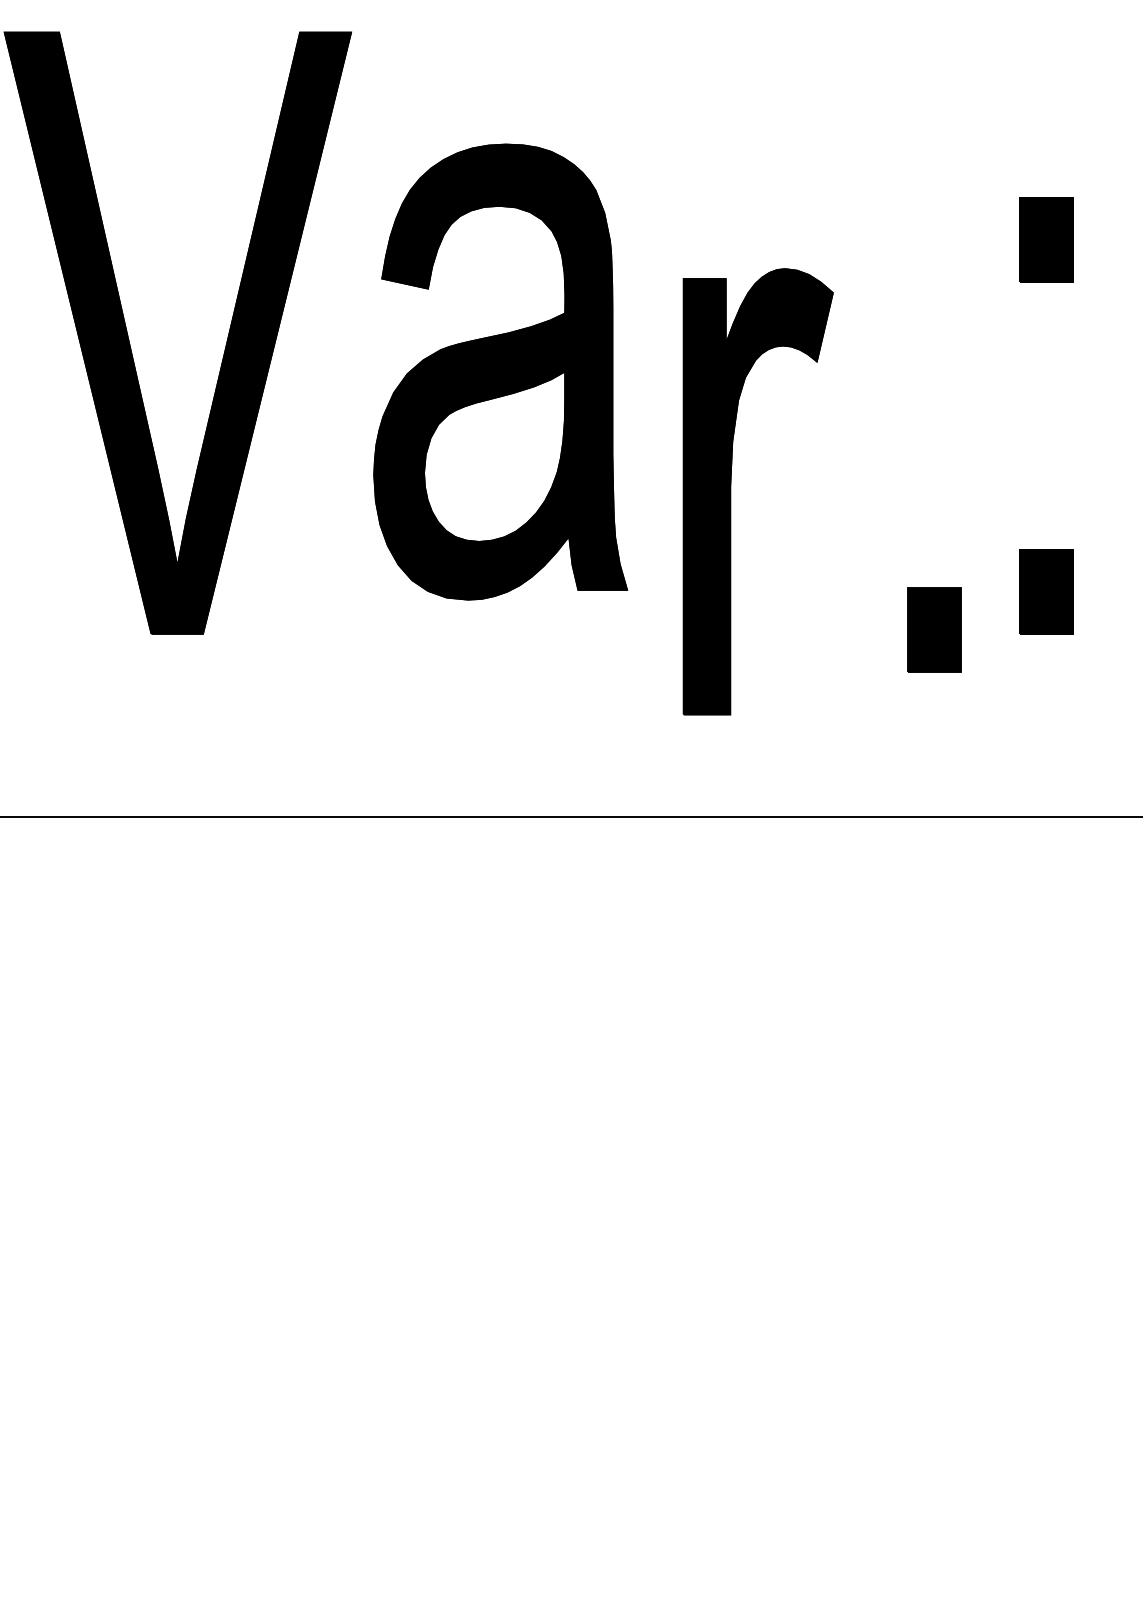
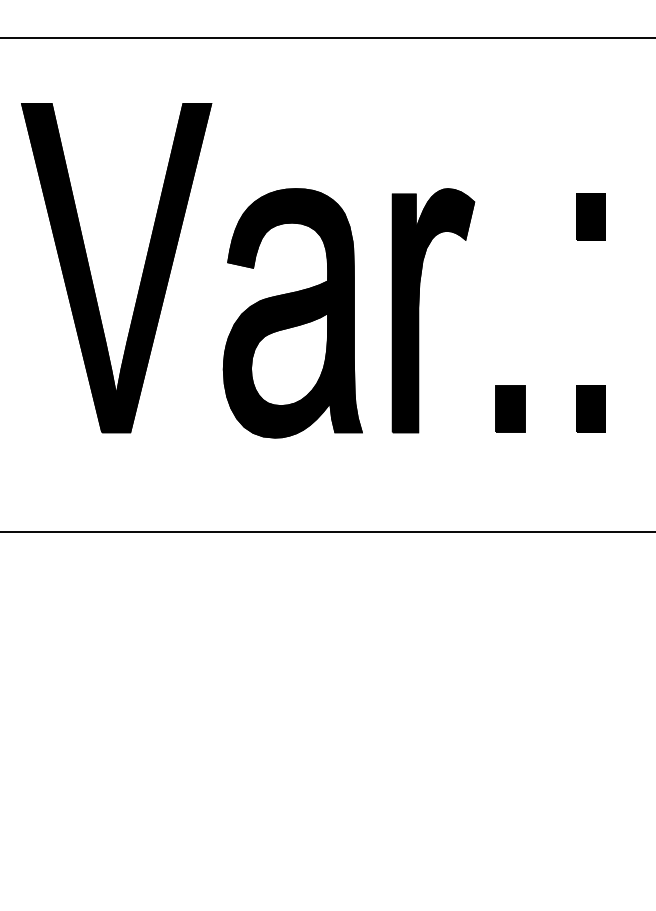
part: (500, 372) -> (292, 313), moved
part: (732, 491) -> (419, 310), moved
part: (934, 628) -> (510, 408), moved

